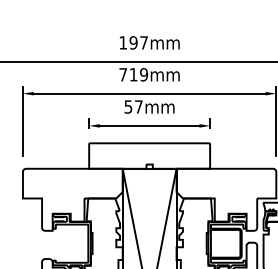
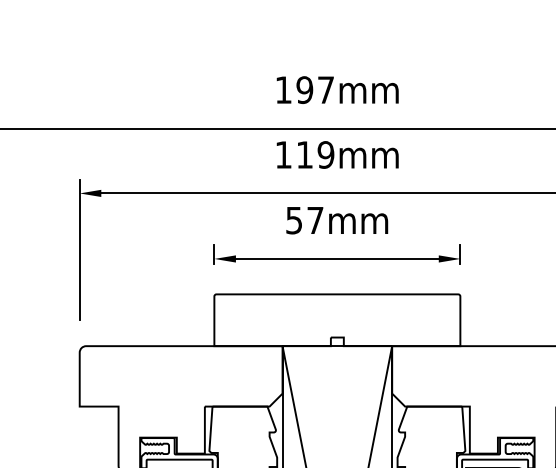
text: (122, 74) -> (282, 154), 719mm -> 119mm

